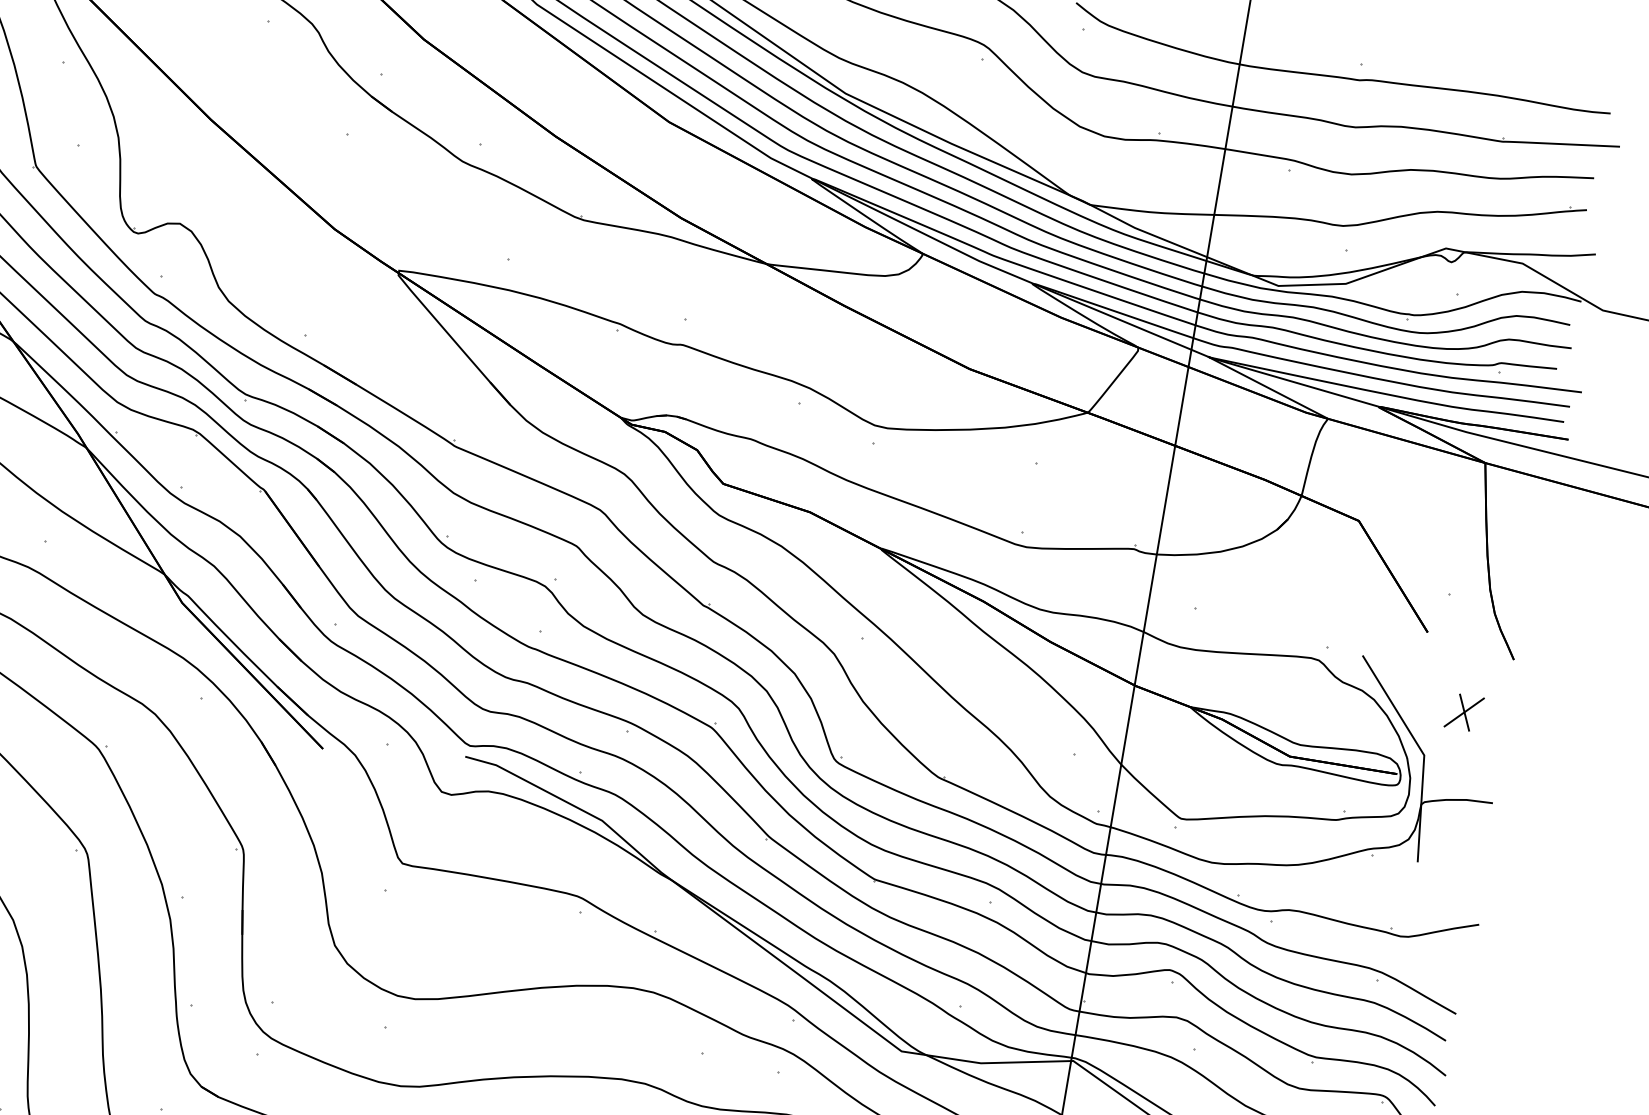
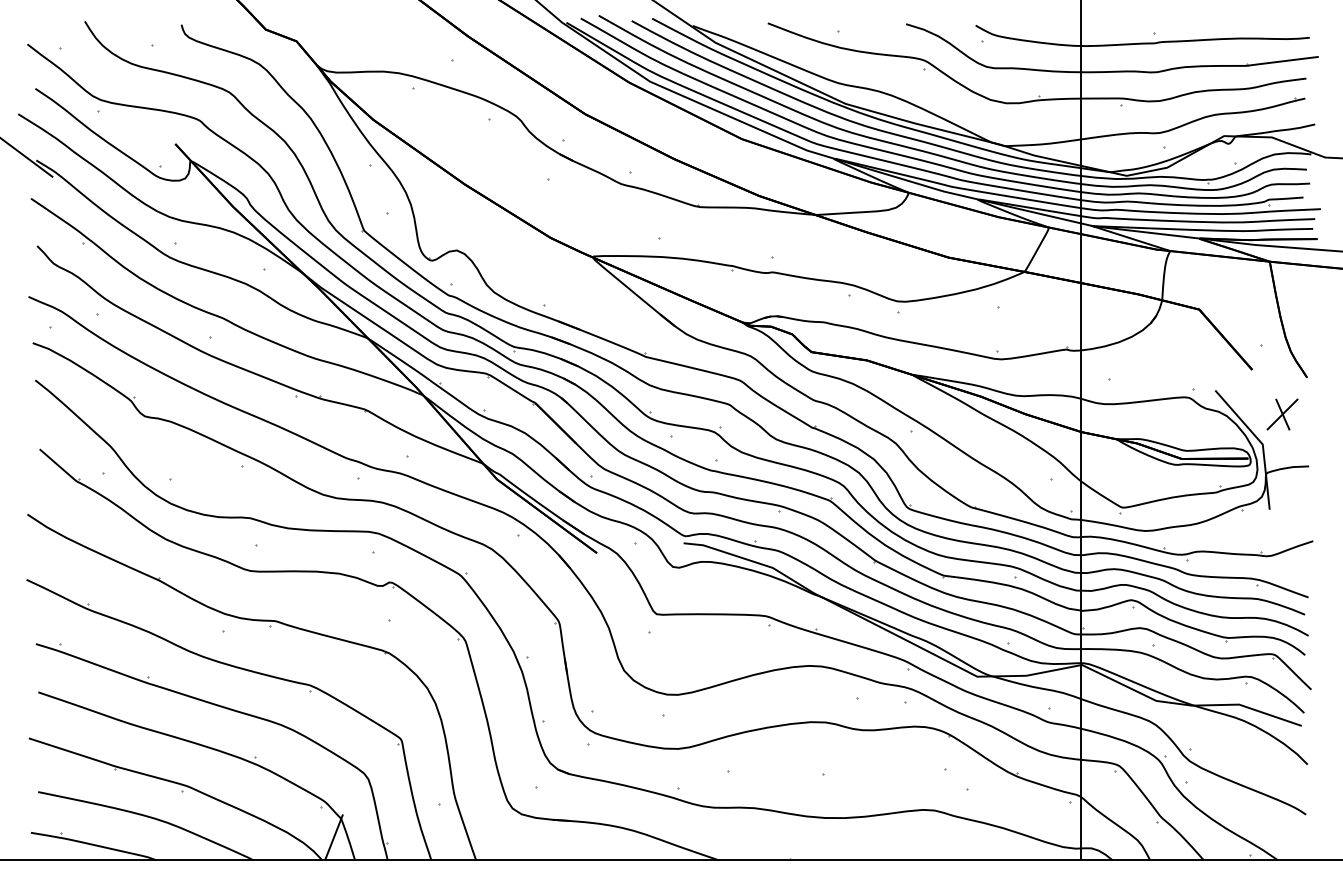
part: (1464, 712) -> (1282, 414), size x1.43

